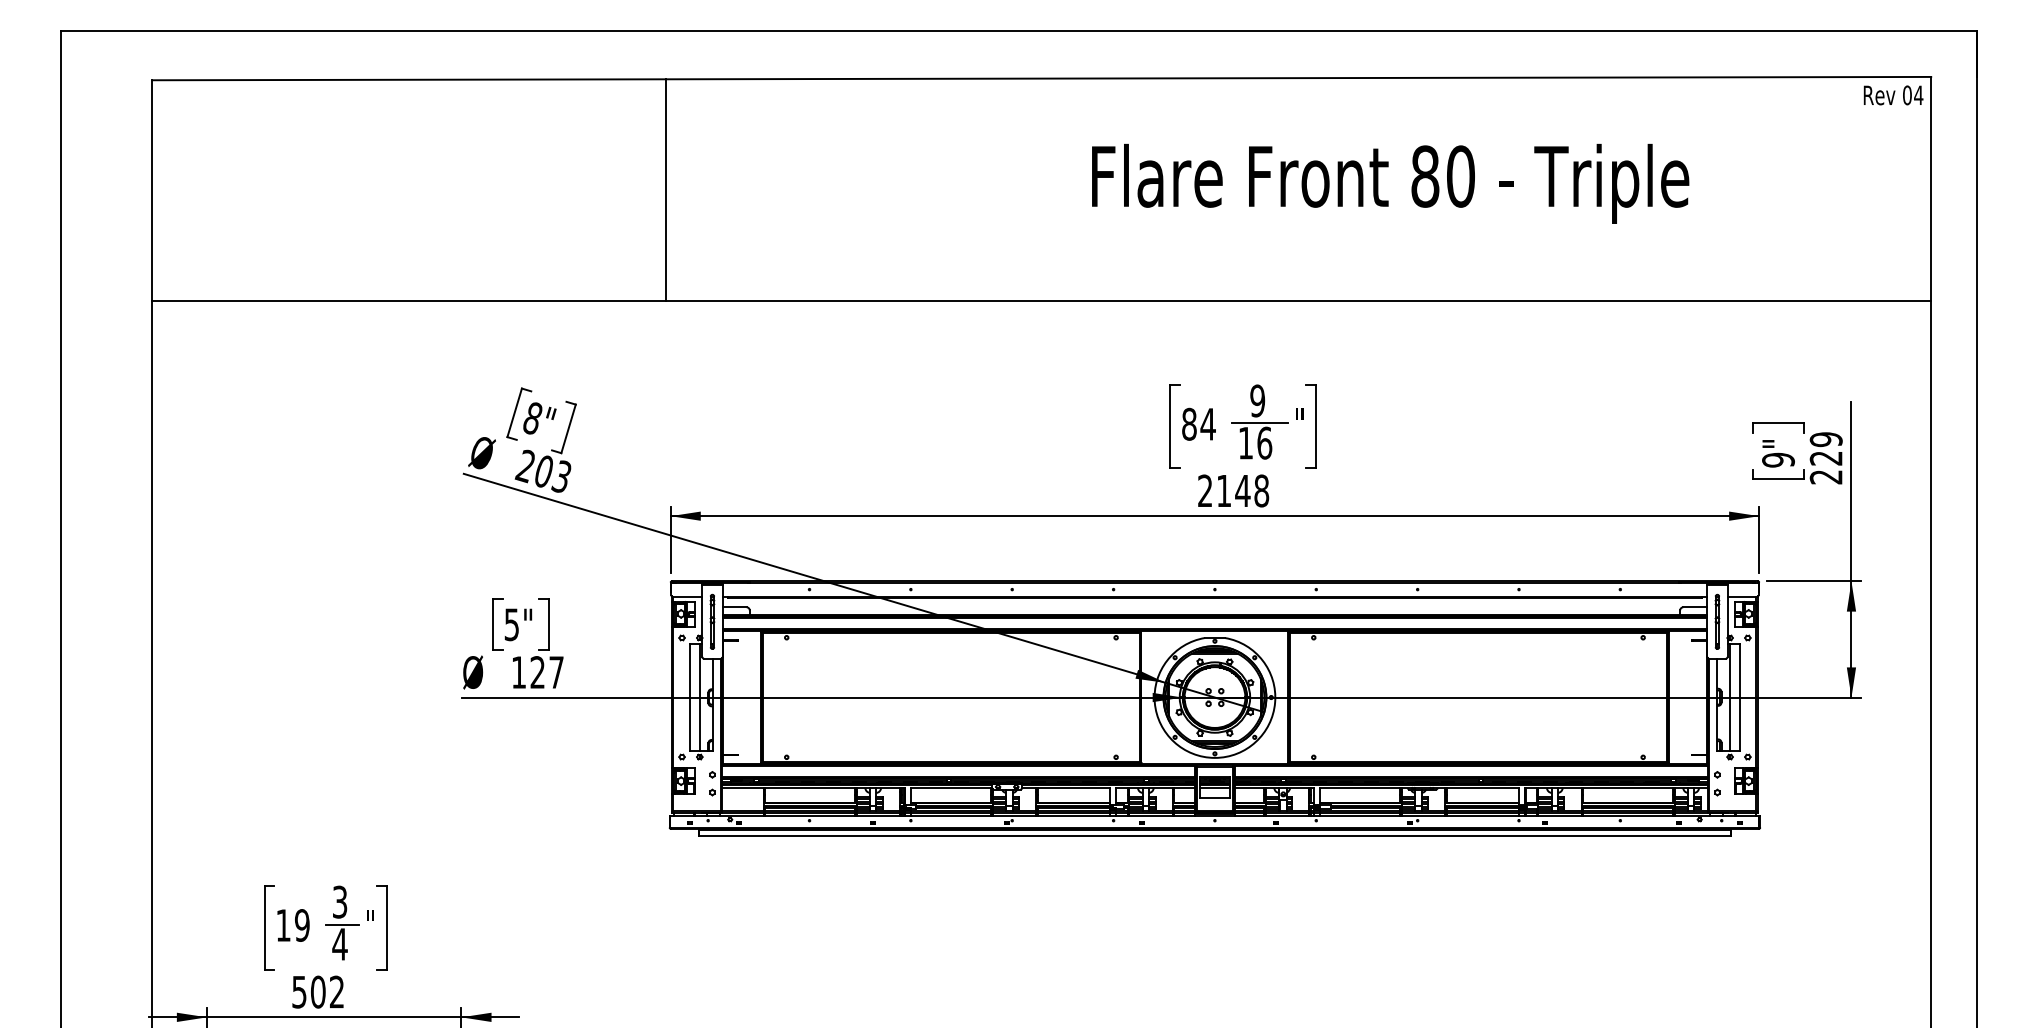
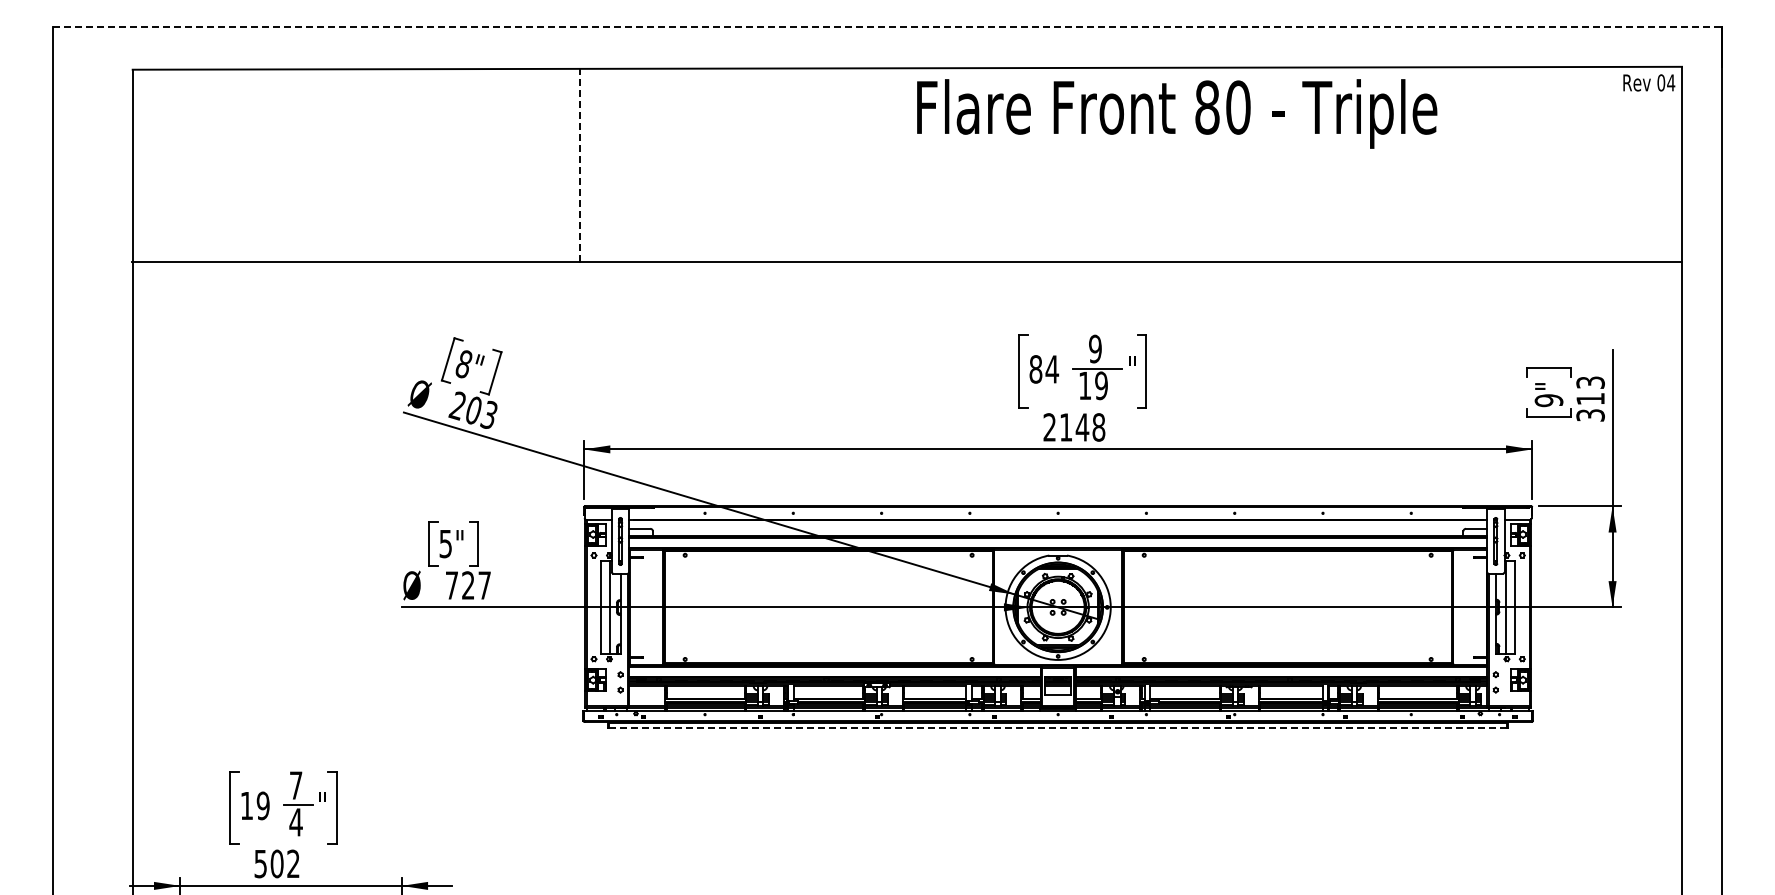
line: (1019, 31) -> (887, 27), solid -> dashed
text: (1390, 183) -> (1177, 113), moved
line: (666, 189) -> (580, 164), solid -> dashed
text: (1264, 442) -> (1101, 385), 16 -> 19
text: (1826, 457) -> (1590, 398), 229 -> 313
text: (518, 672) -> (451, 585), 127 -> 727
line: (1214, 835) -> (1057, 727), solid -> dashed
text: (340, 902) -> (296, 785), 3 -> 7

